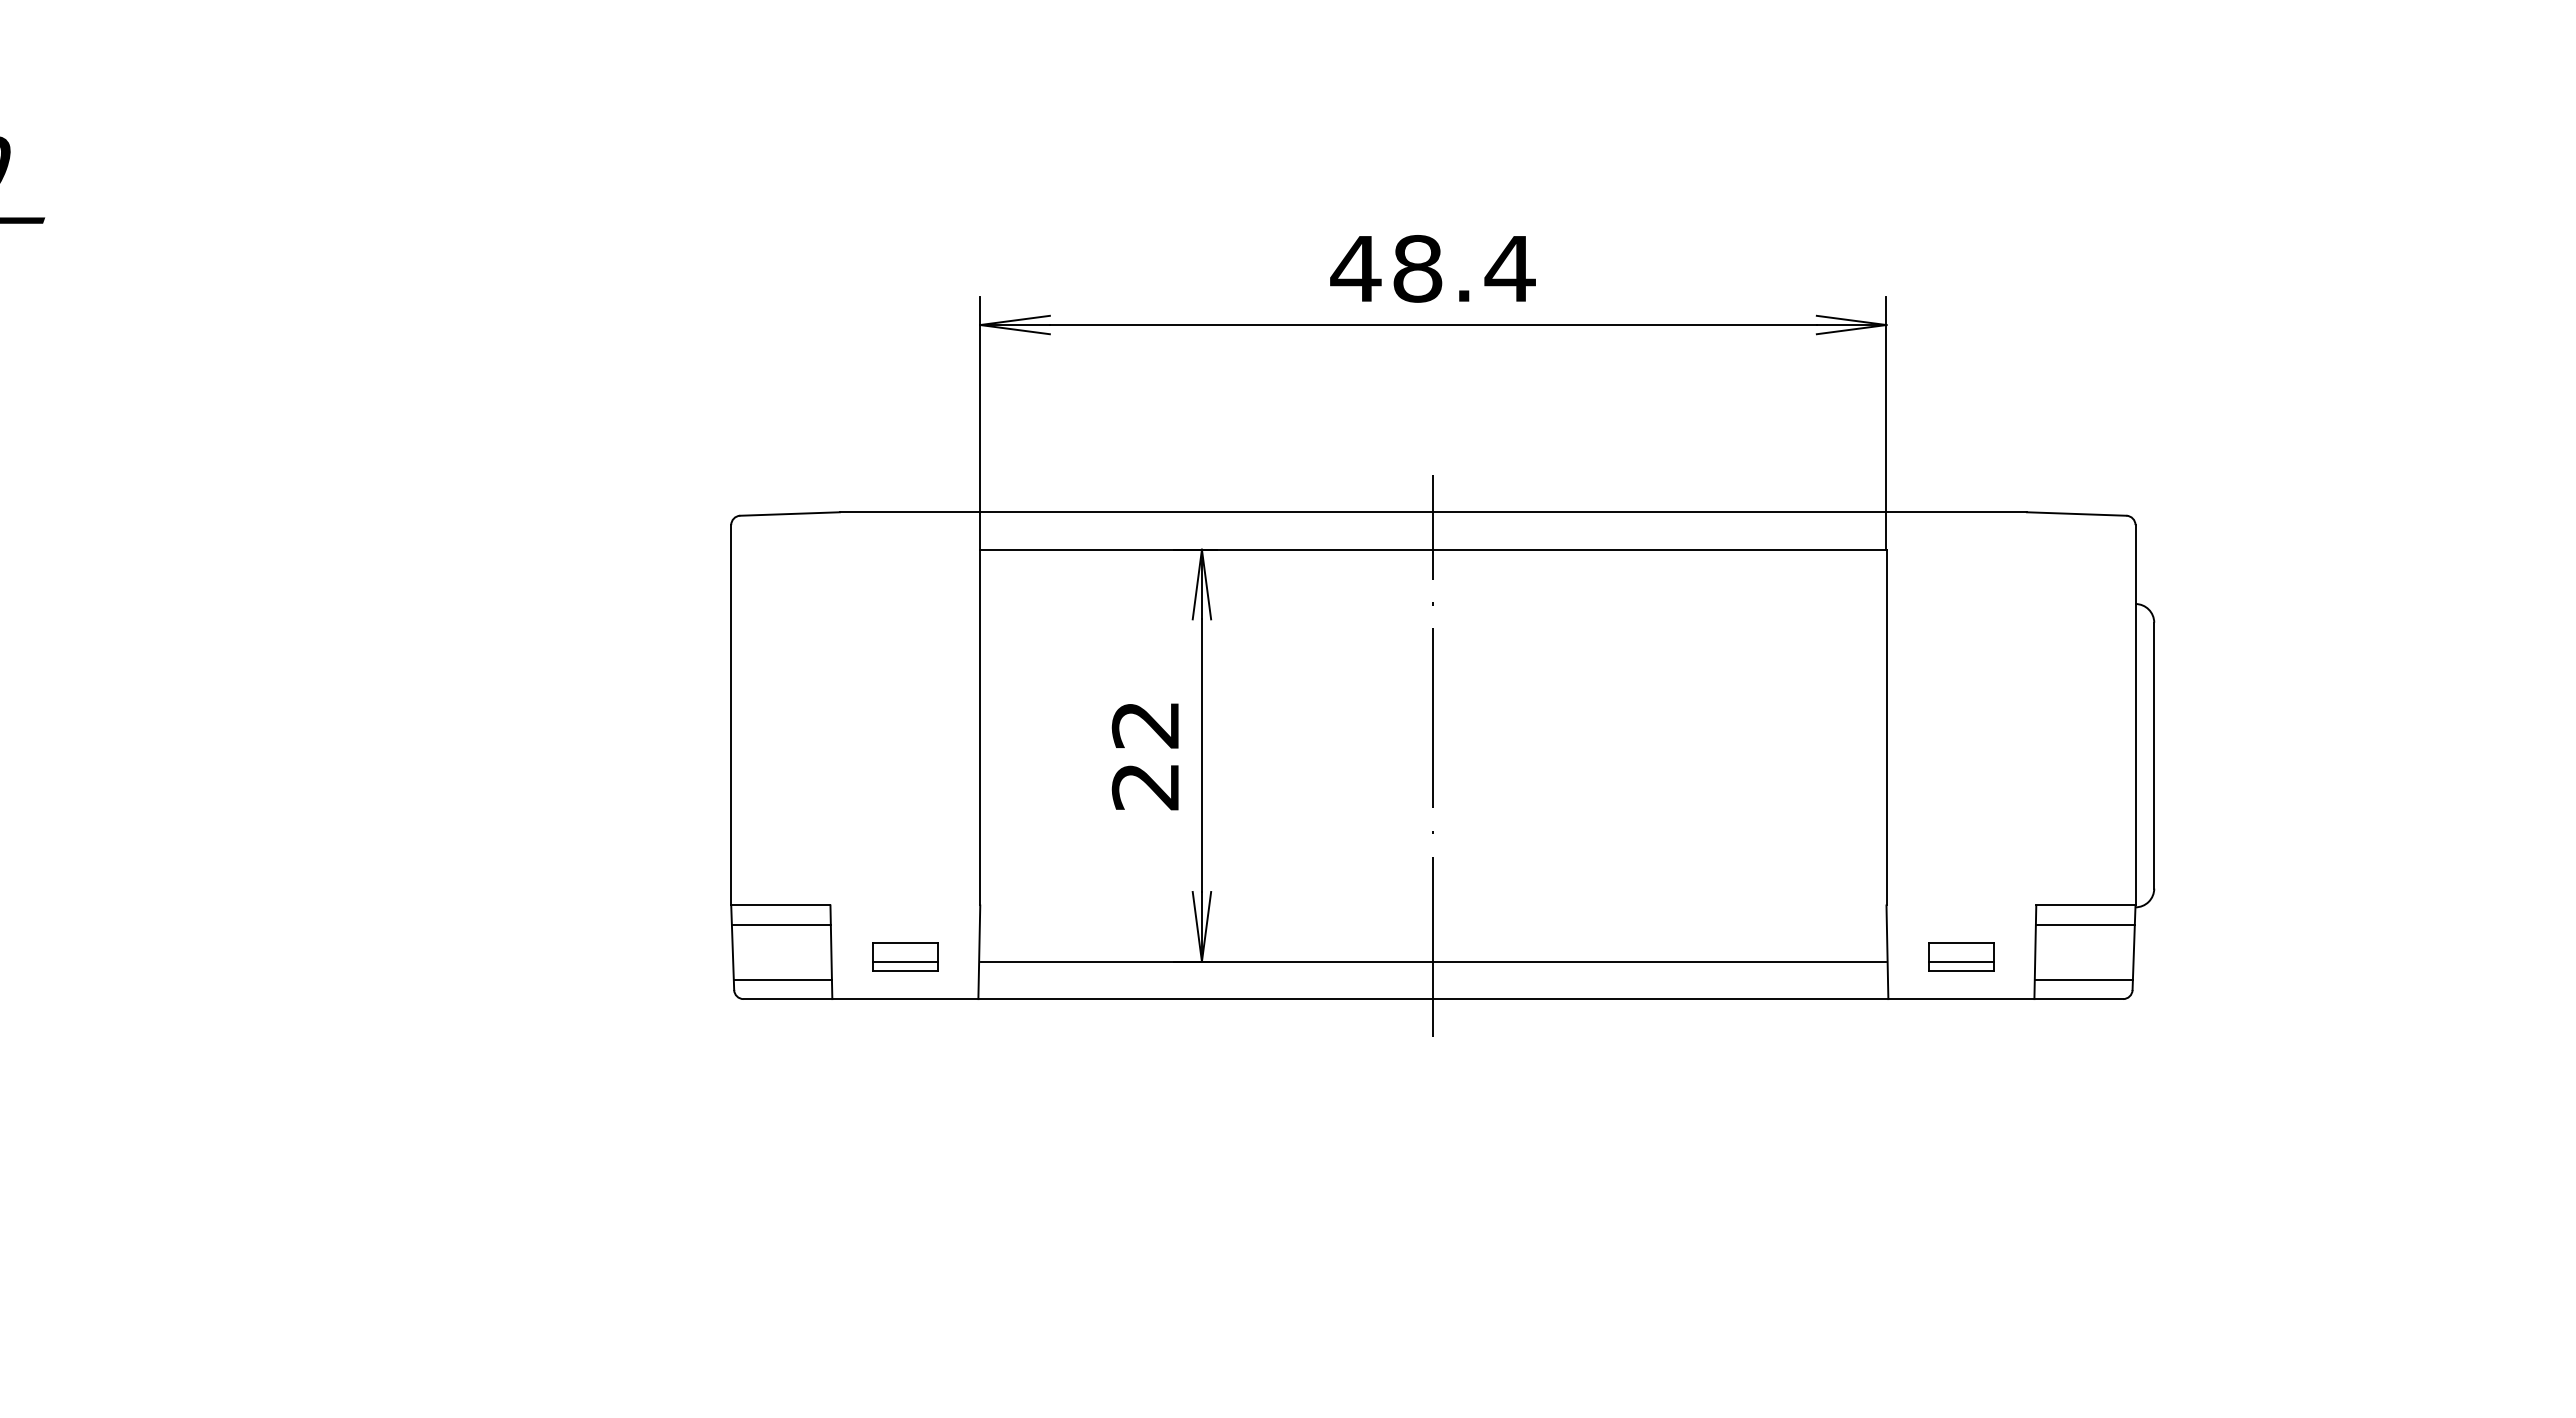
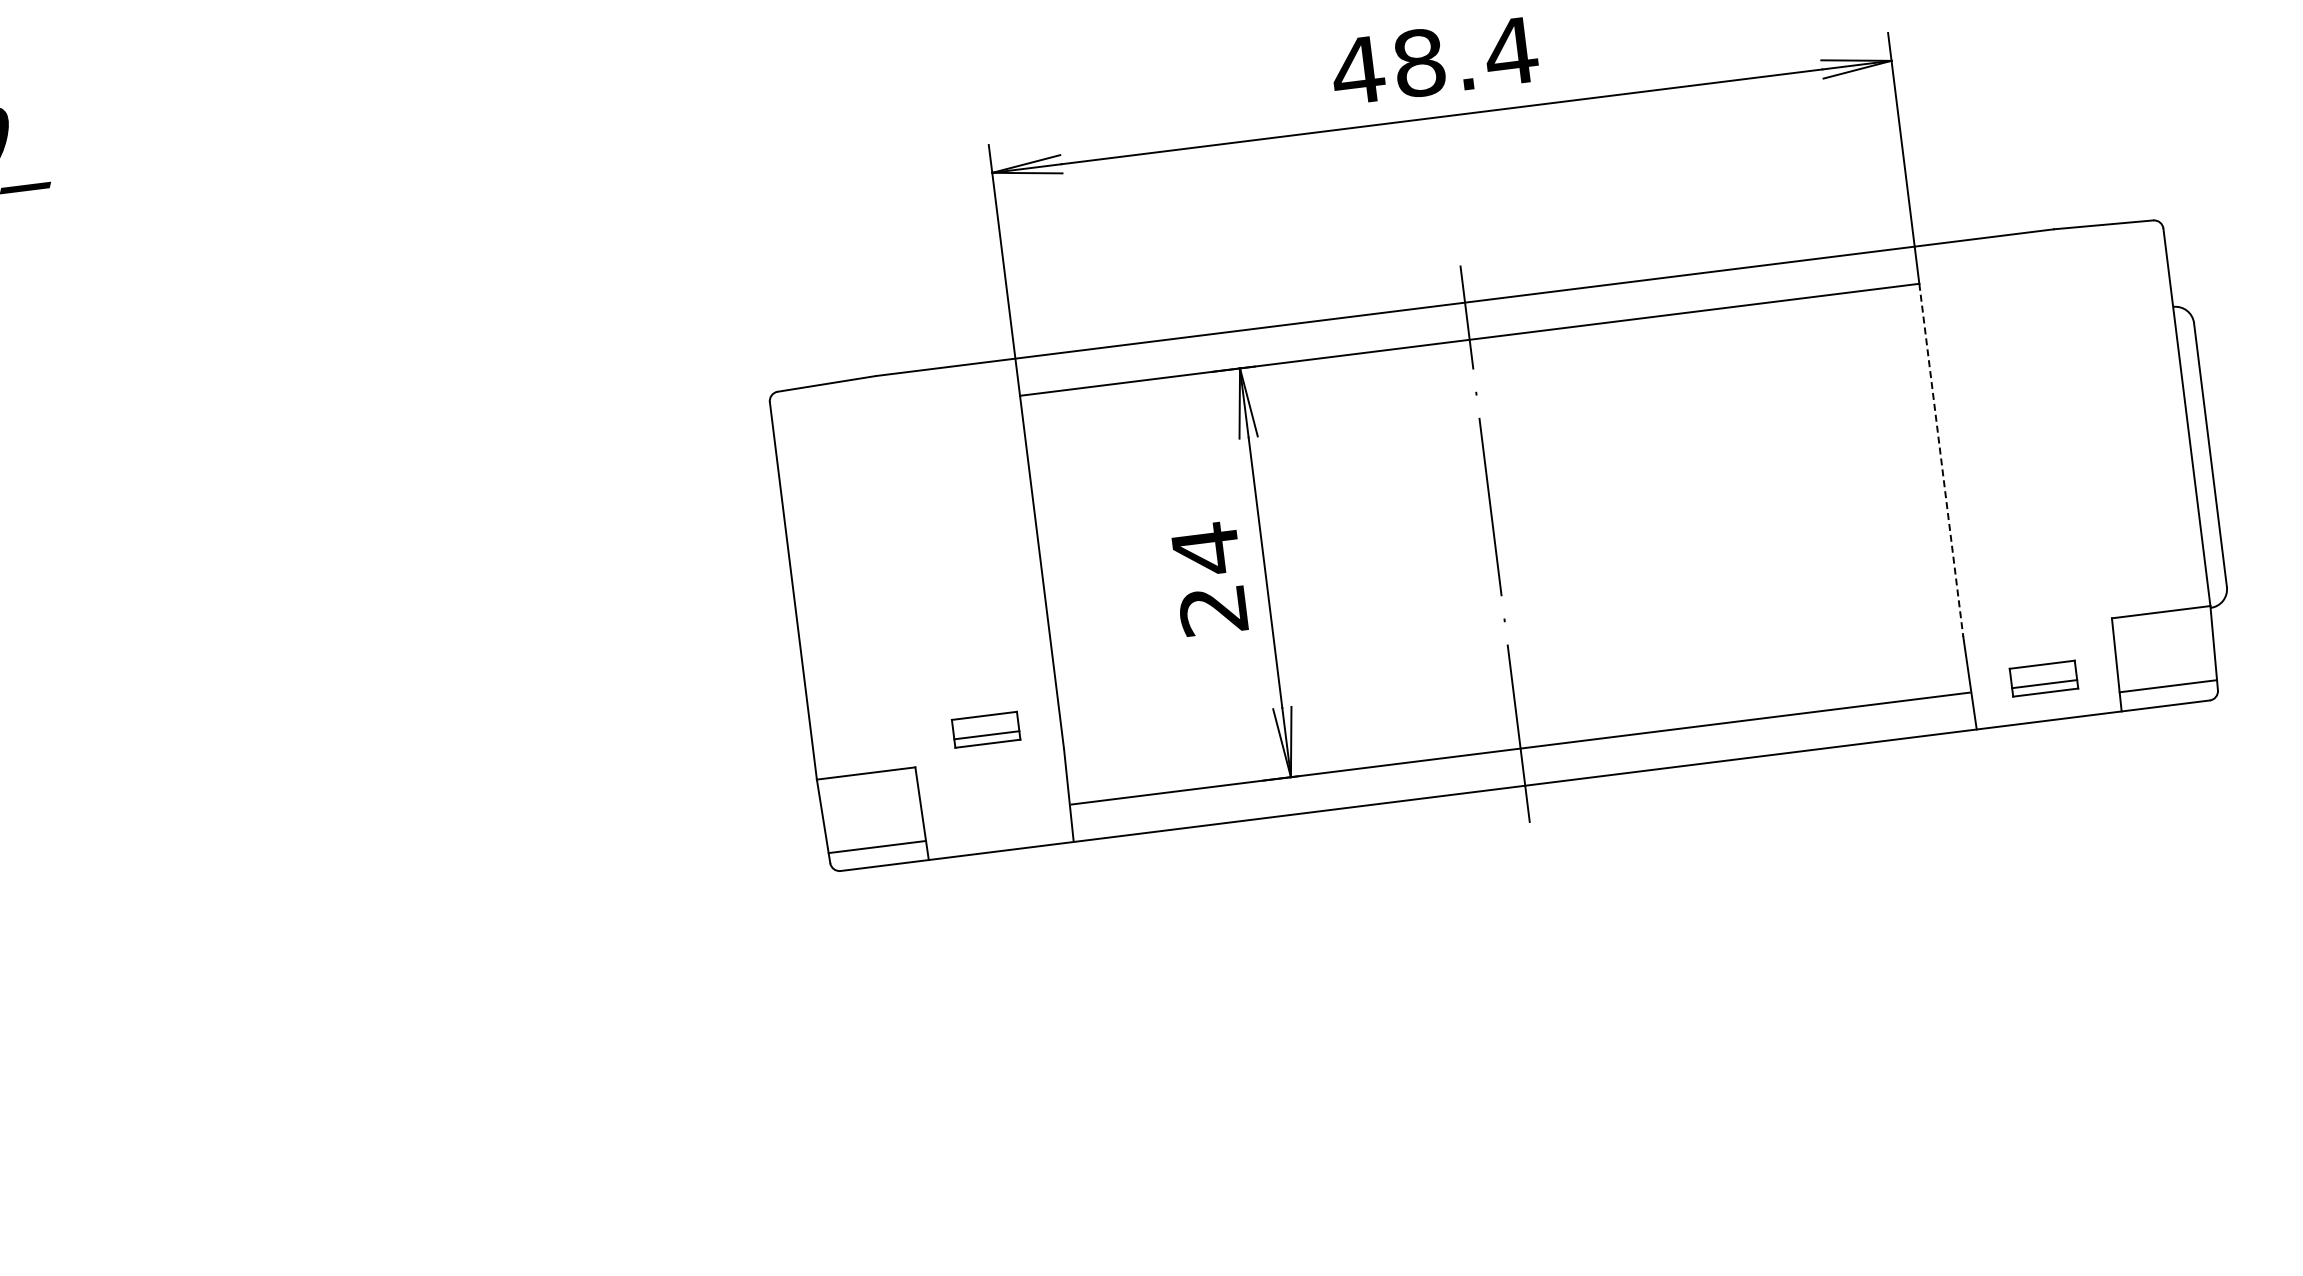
text: (1144, 724) -> (1204, 548), 22 -> 24
line: (1886, 727) -> (1941, 460), solid -> dashed
line: (780, 924) -> (868, 792), removed
line: (2084, 924) -> (2162, 631), removed
part: (905, 956) -> (986, 729), moved

